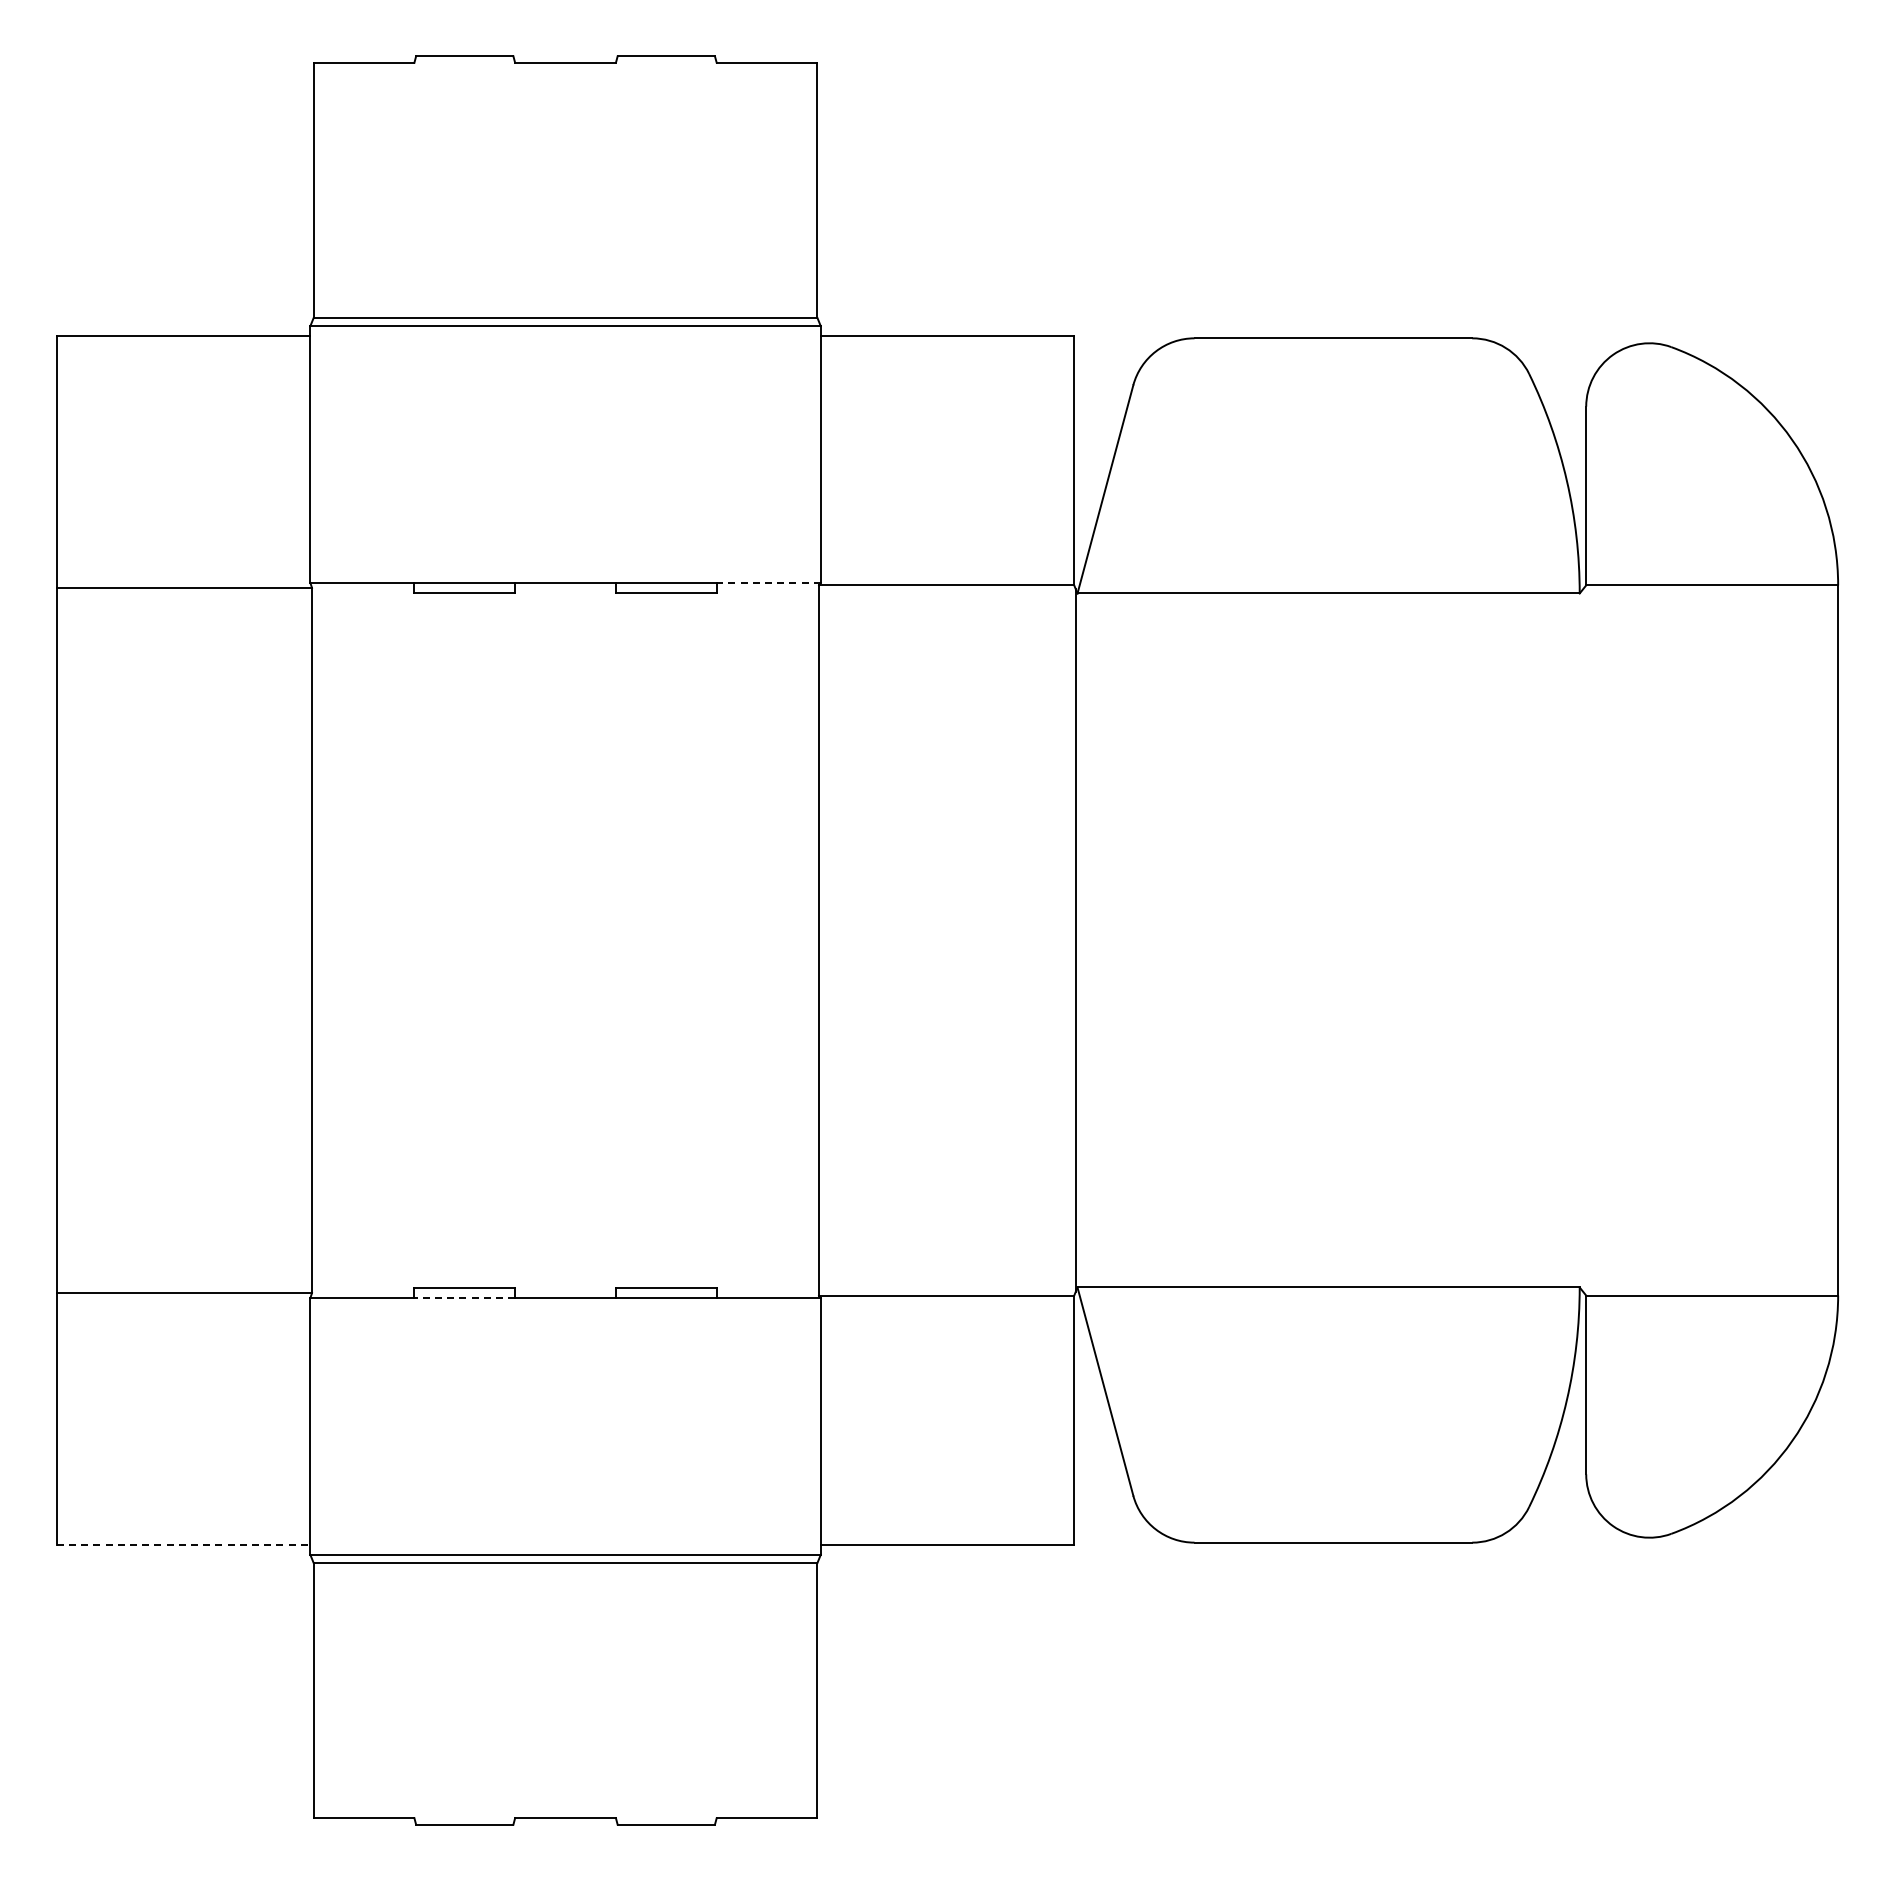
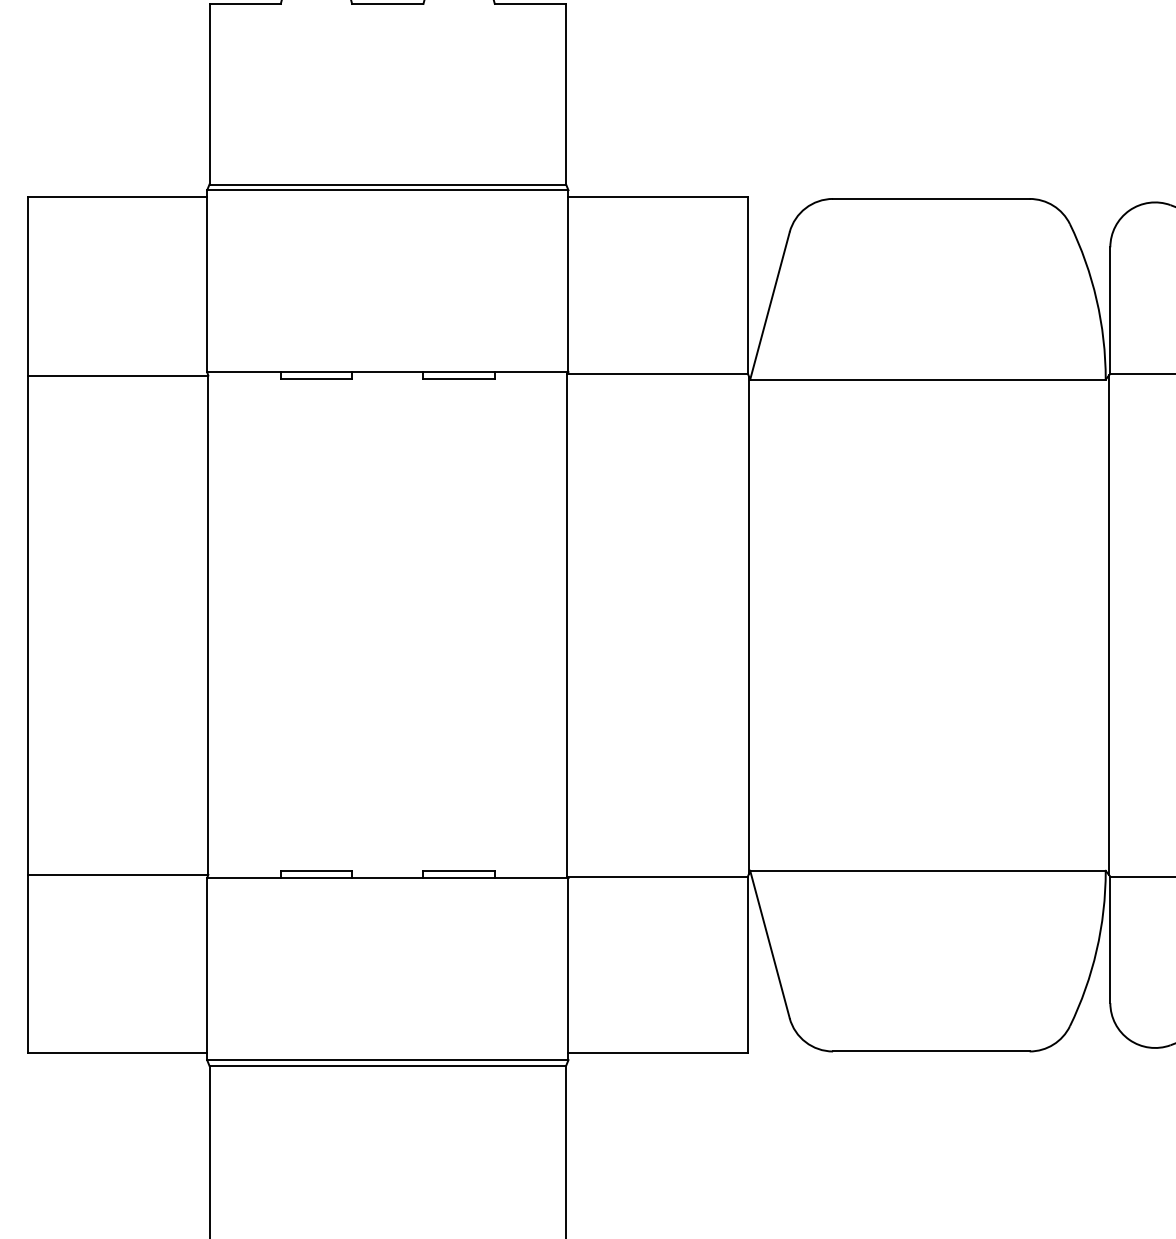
line: (768, 582) -> (531, 371), dashed -> solid
line: (1584, 940) -> (1109, 625), added
line: (464, 1298) -> (316, 878), dashed -> solid
line: (183, 1545) -> (117, 1053), dashed -> solid

